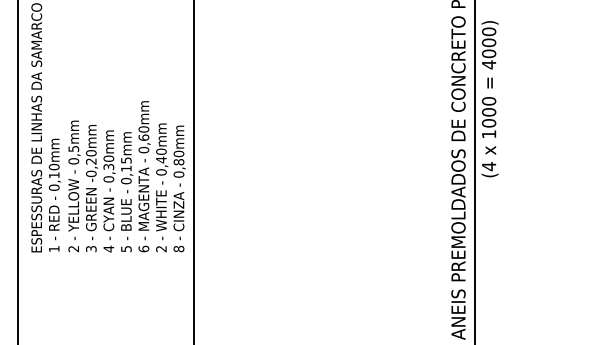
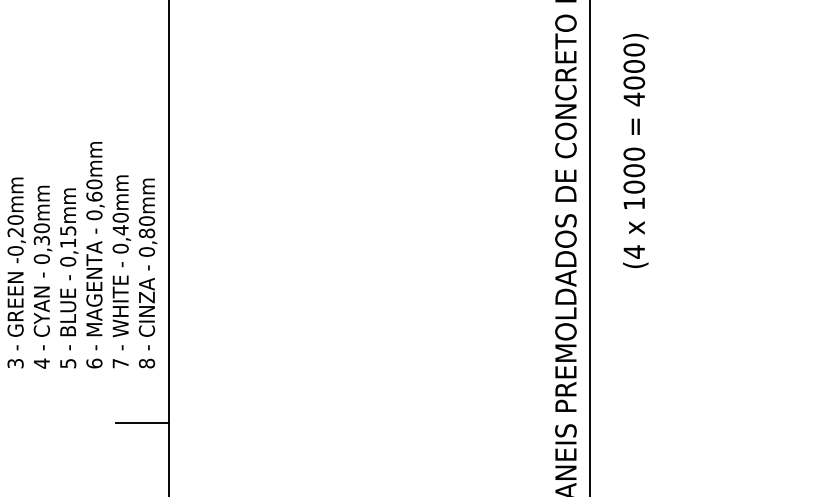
text: (489, 99) -> (634, 151), moved
text: (161, 249) -> (120, 364), 2 -> 7
line: (175, 288) -> (141, 422), added

